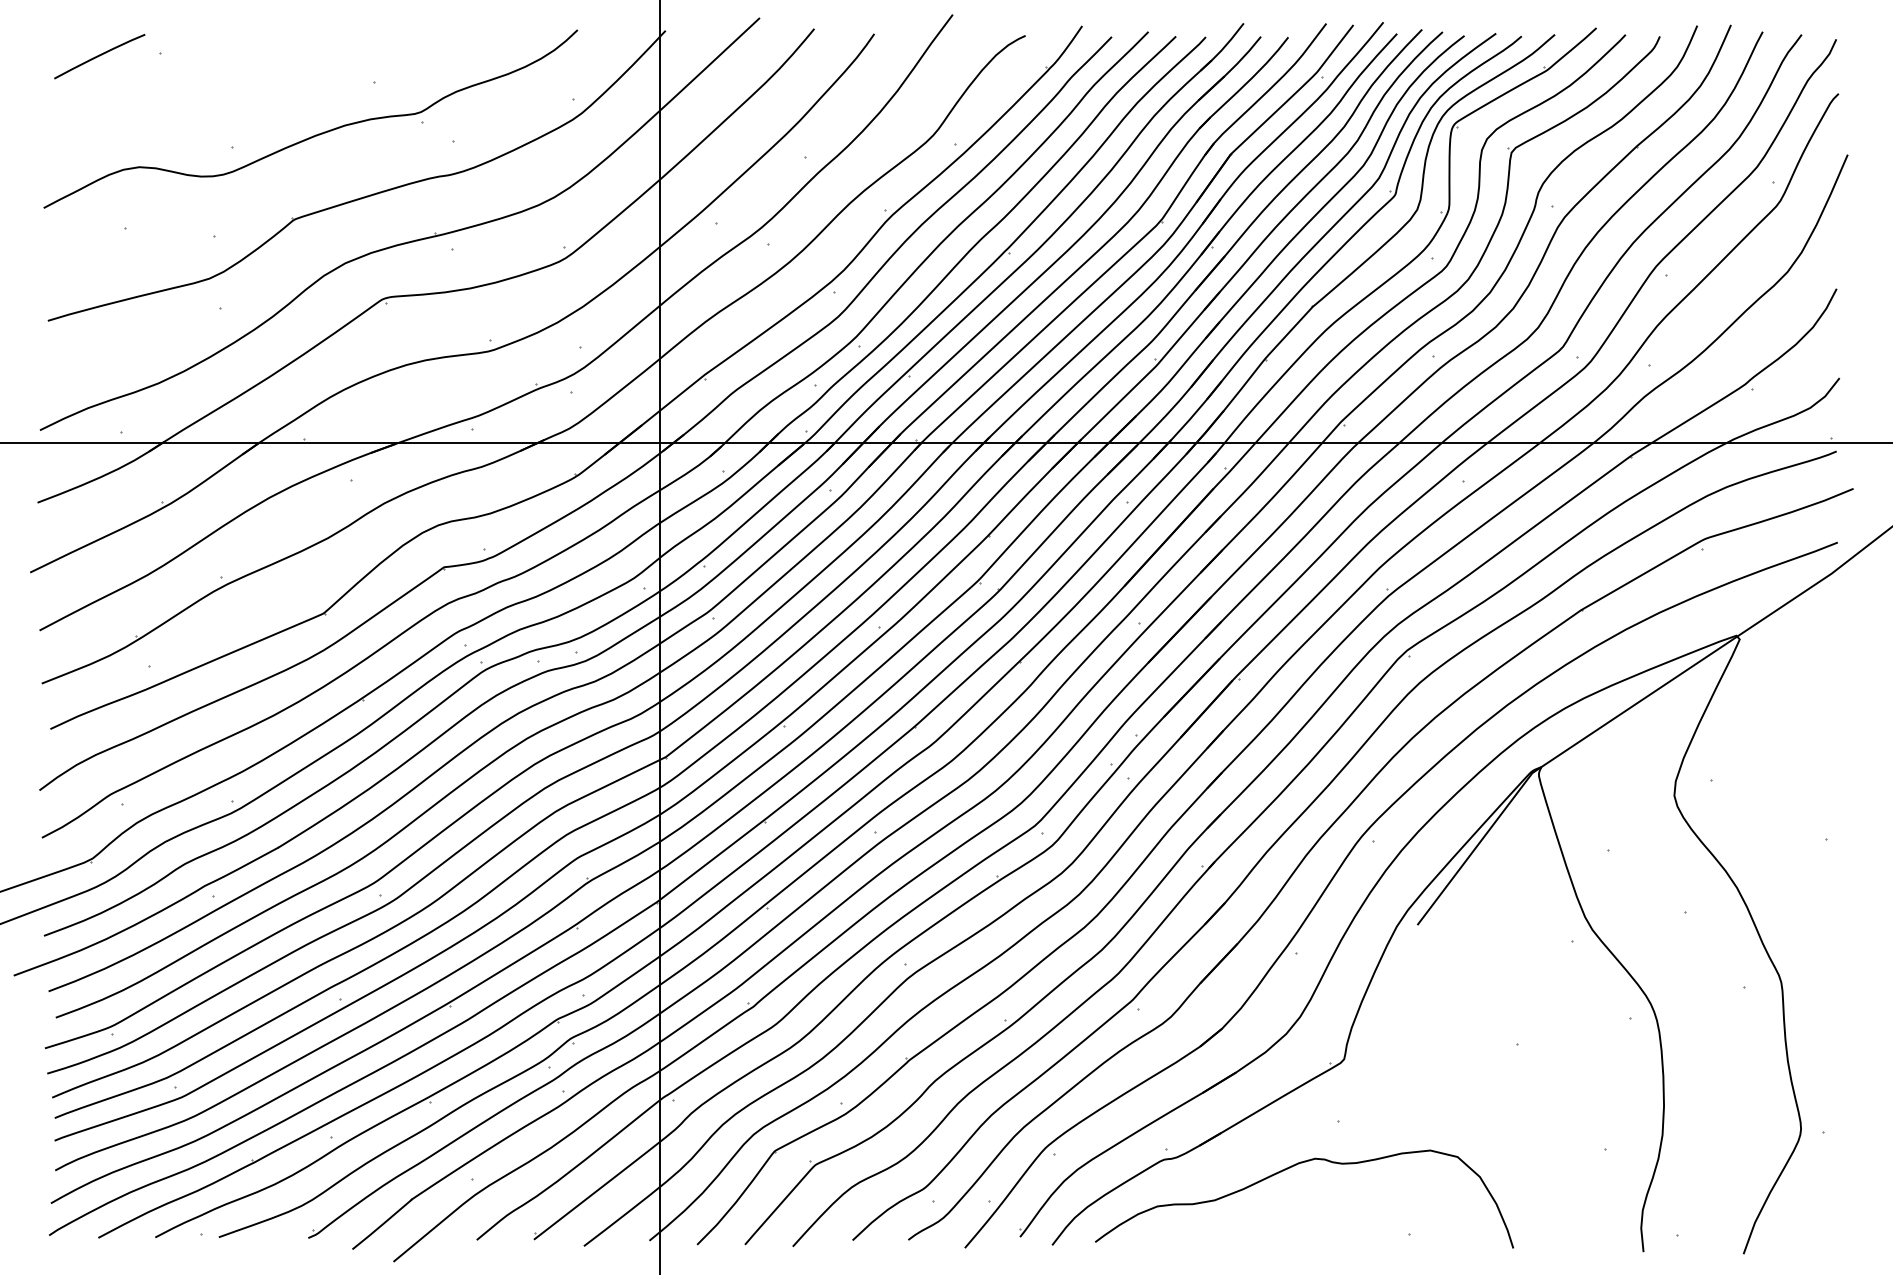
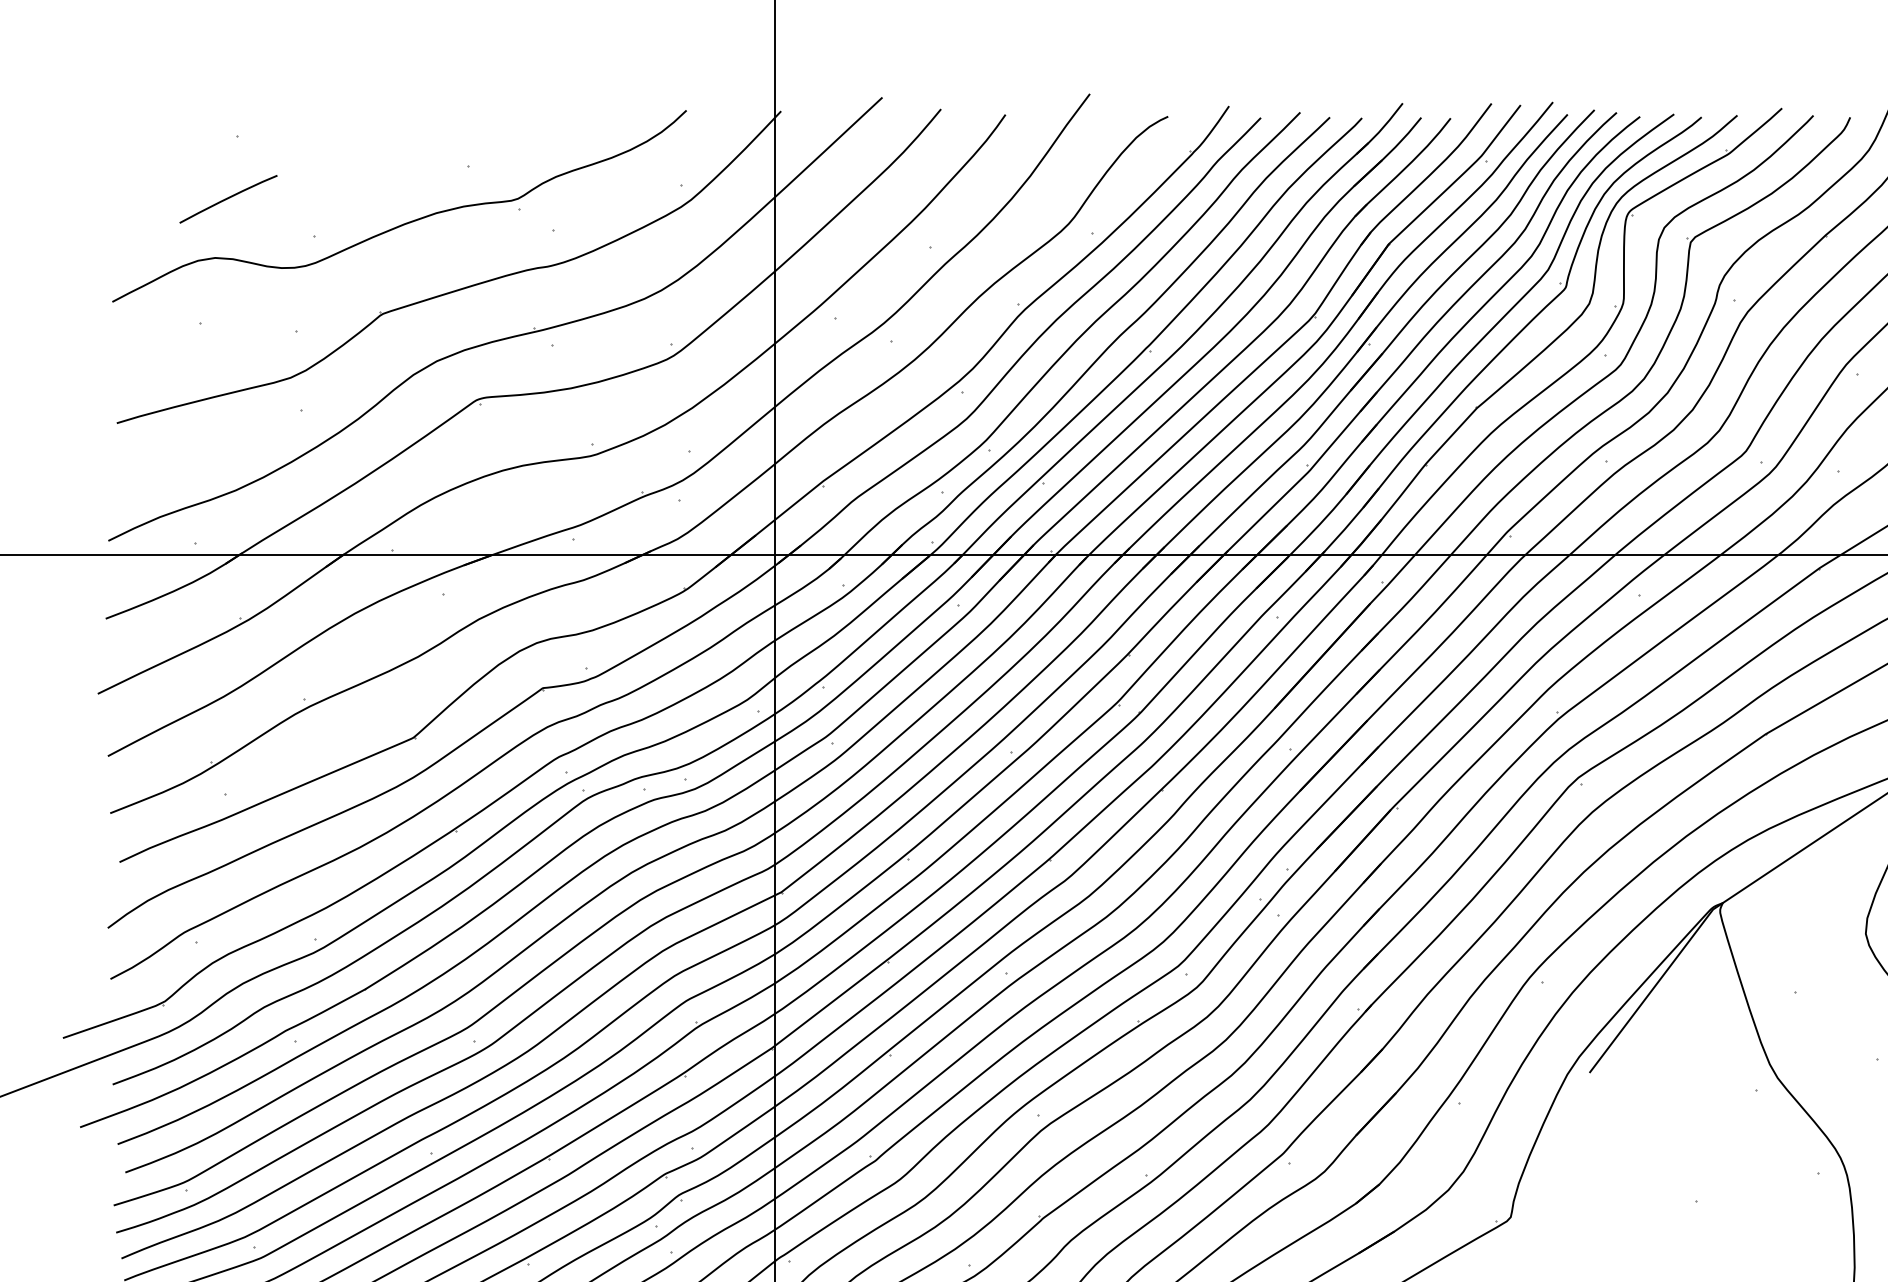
curve: (99, 56) -> (228, 199), moved

